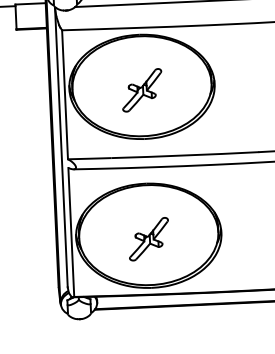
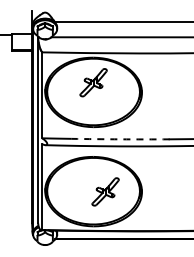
part: (142, 90) -> (93, 82), moved
arc: (185, 155) -> (120, 139), solid -> dashed
part: (148, 238) -> (105, 191), moved

